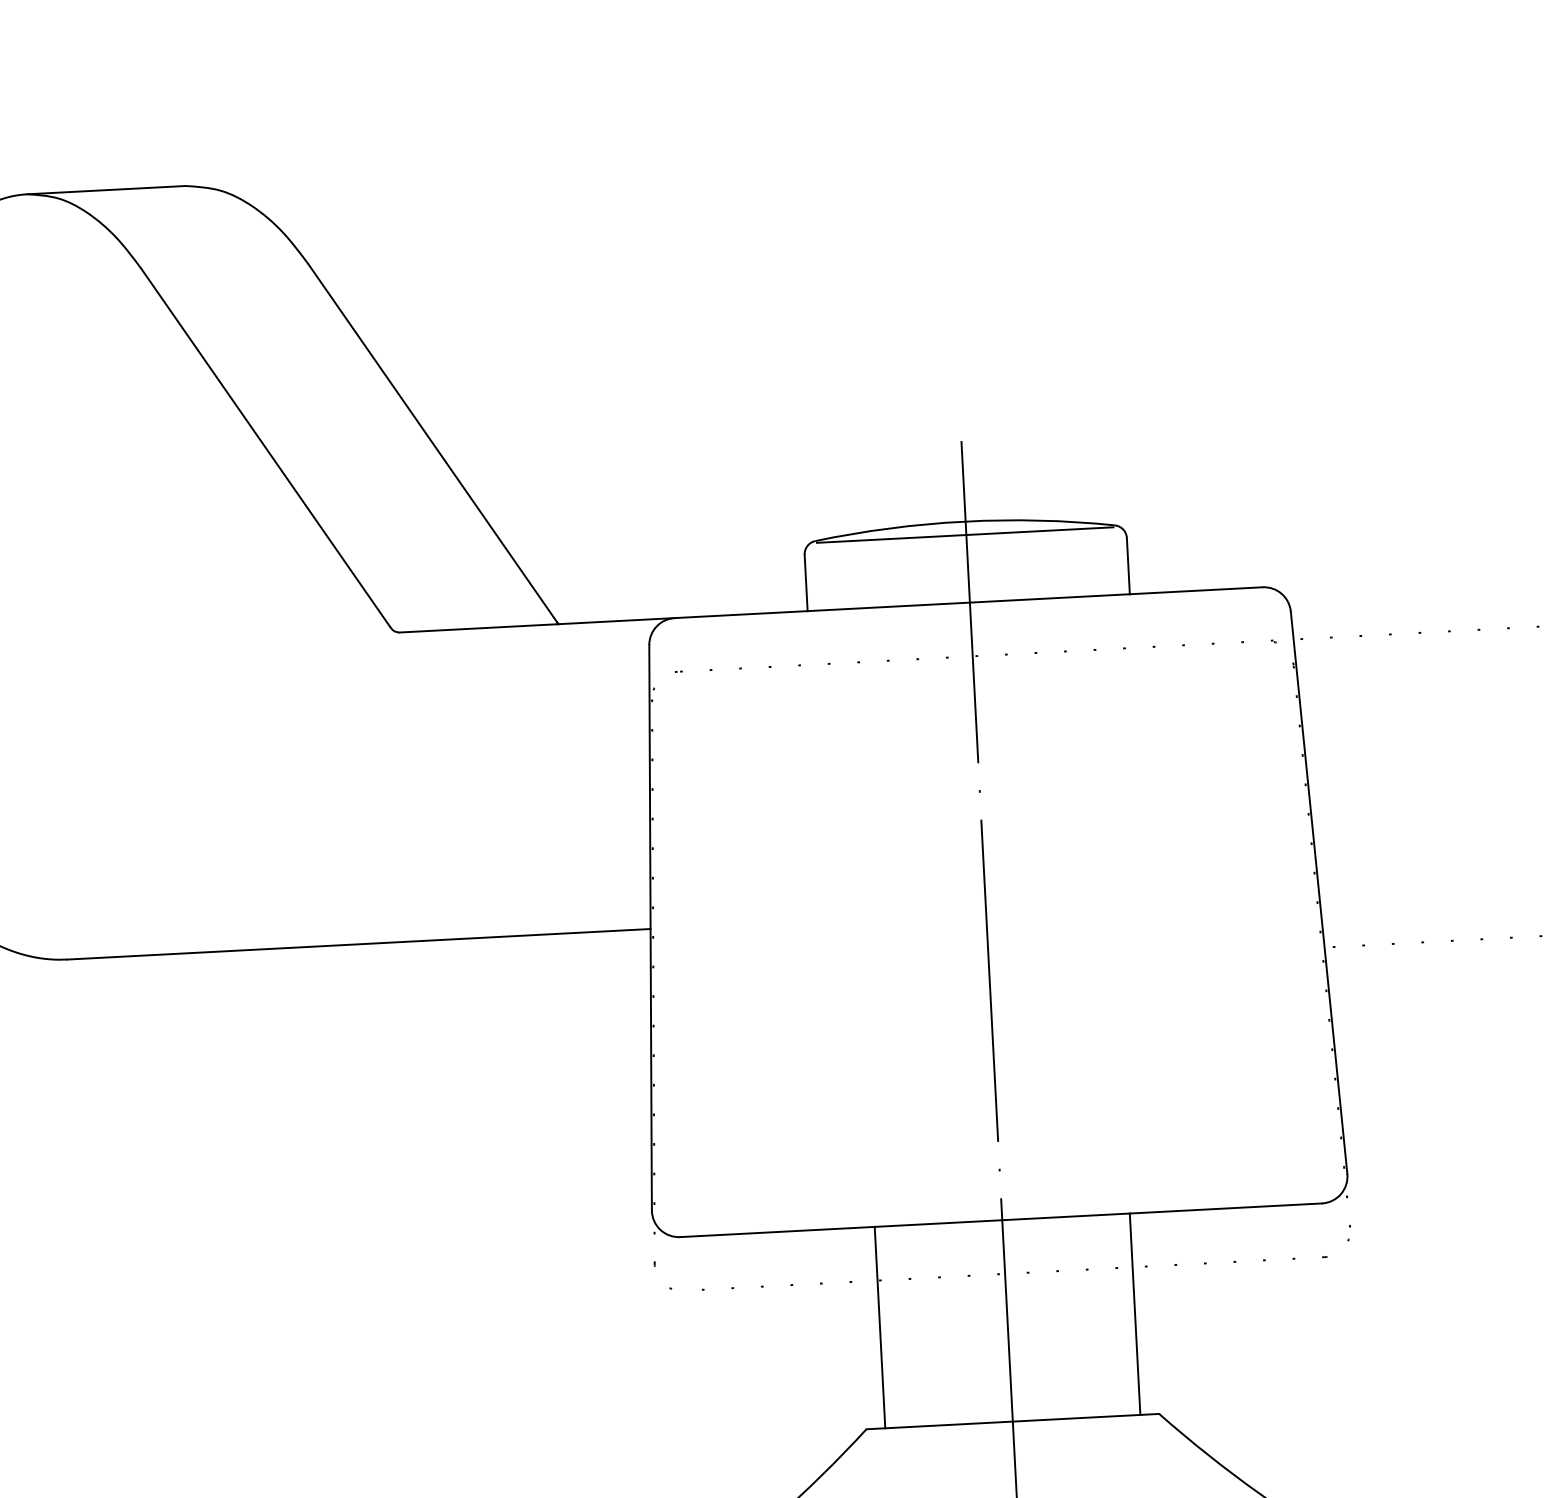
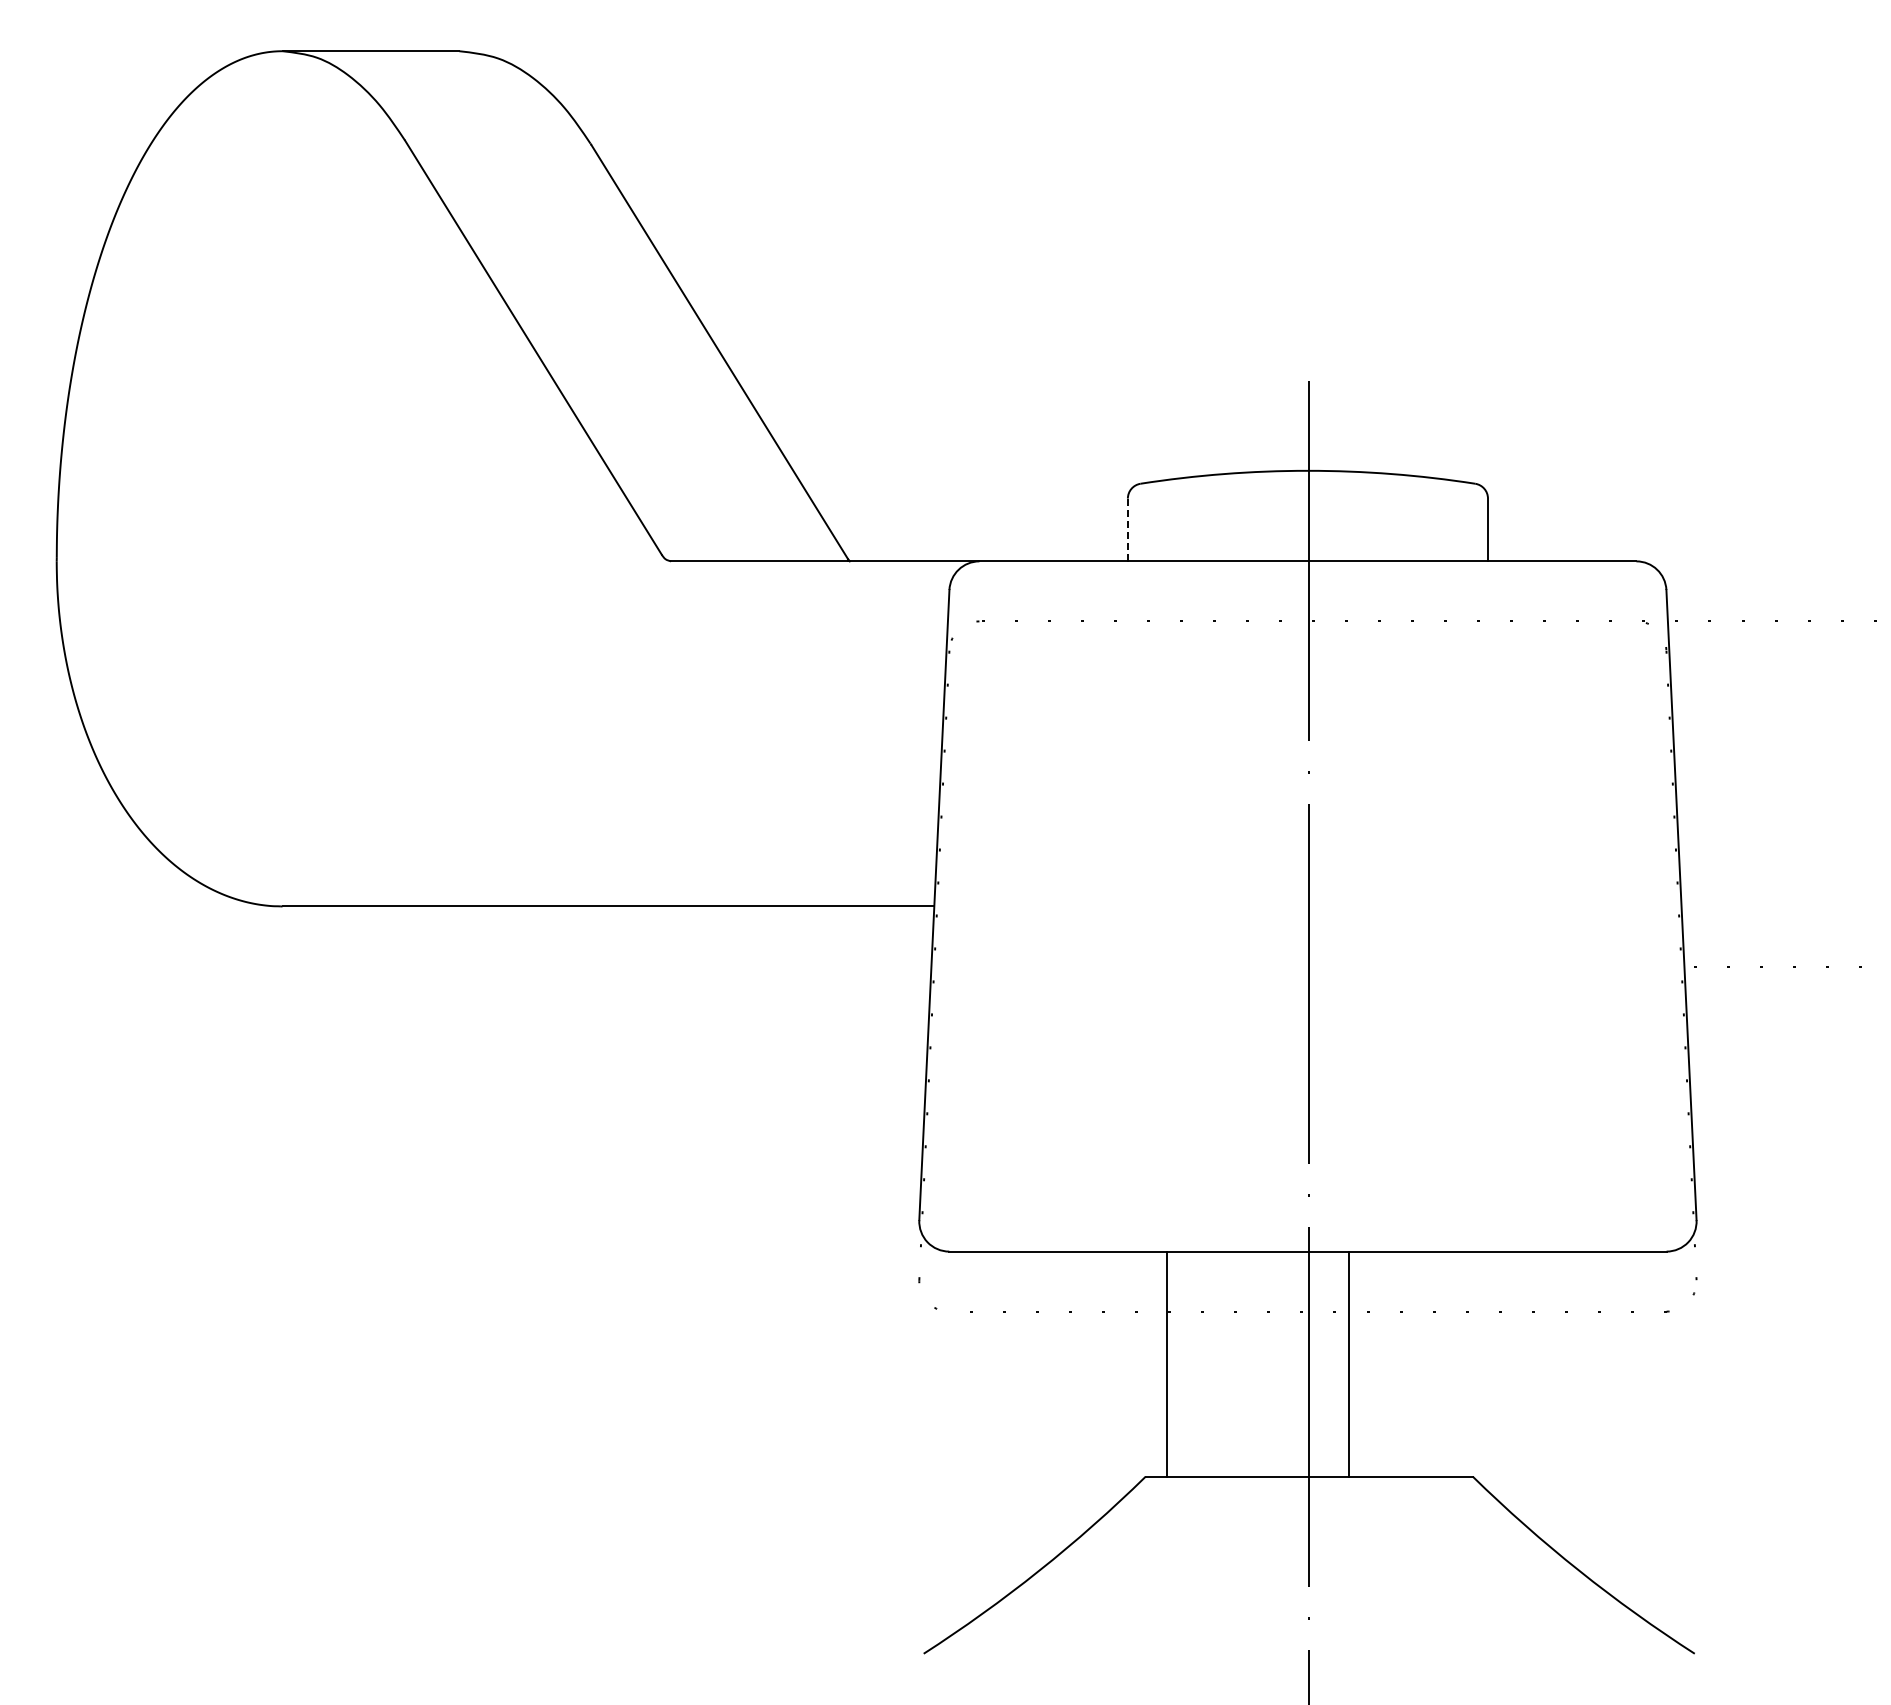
line: (964, 534) -> (1307, 485), removed
line: (805, 582) -> (1127, 529), solid -> dashed
line: (1134, 1313) -> (1348, 1363), moved

